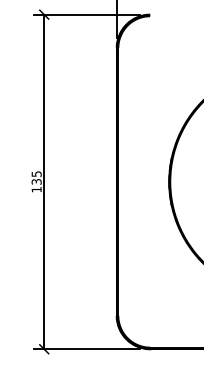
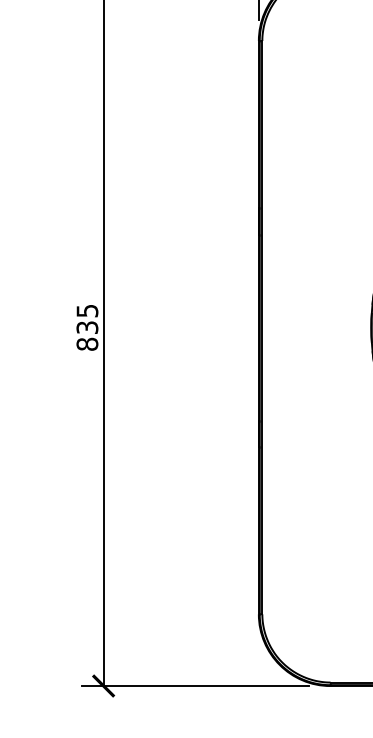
text: (36, 189) -> (87, 343), 135 -> 835

